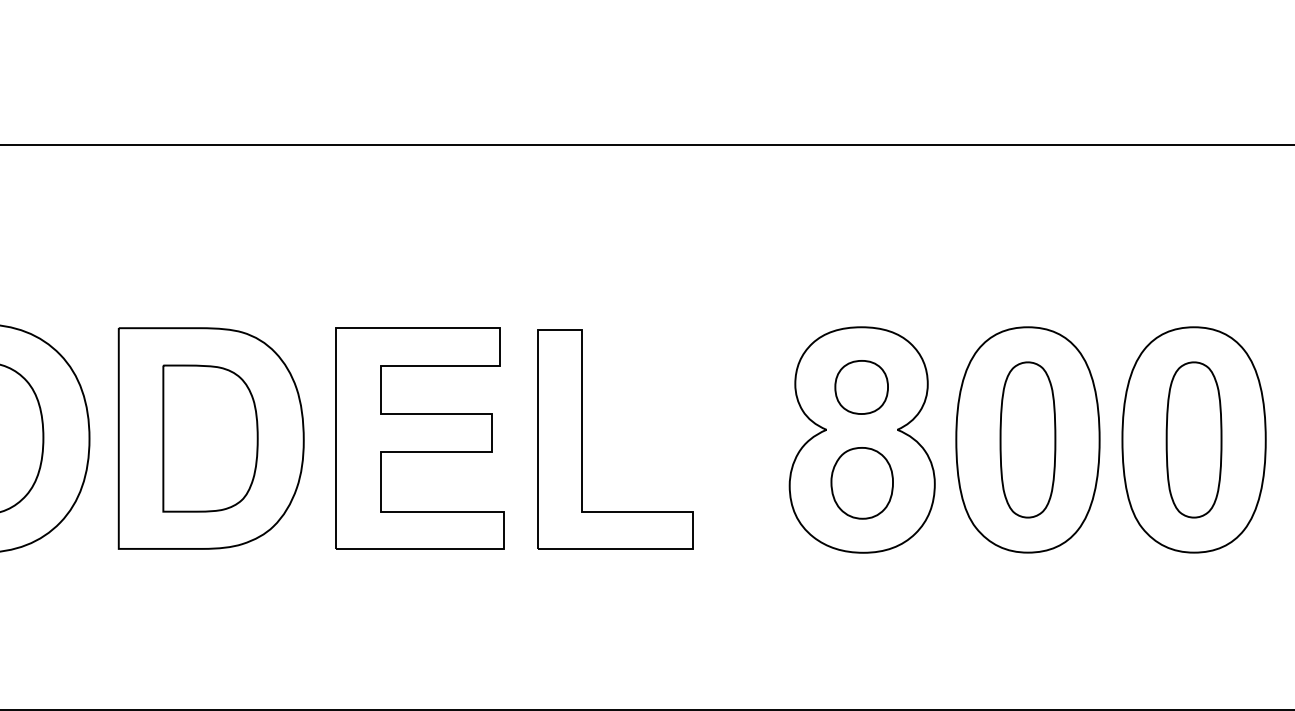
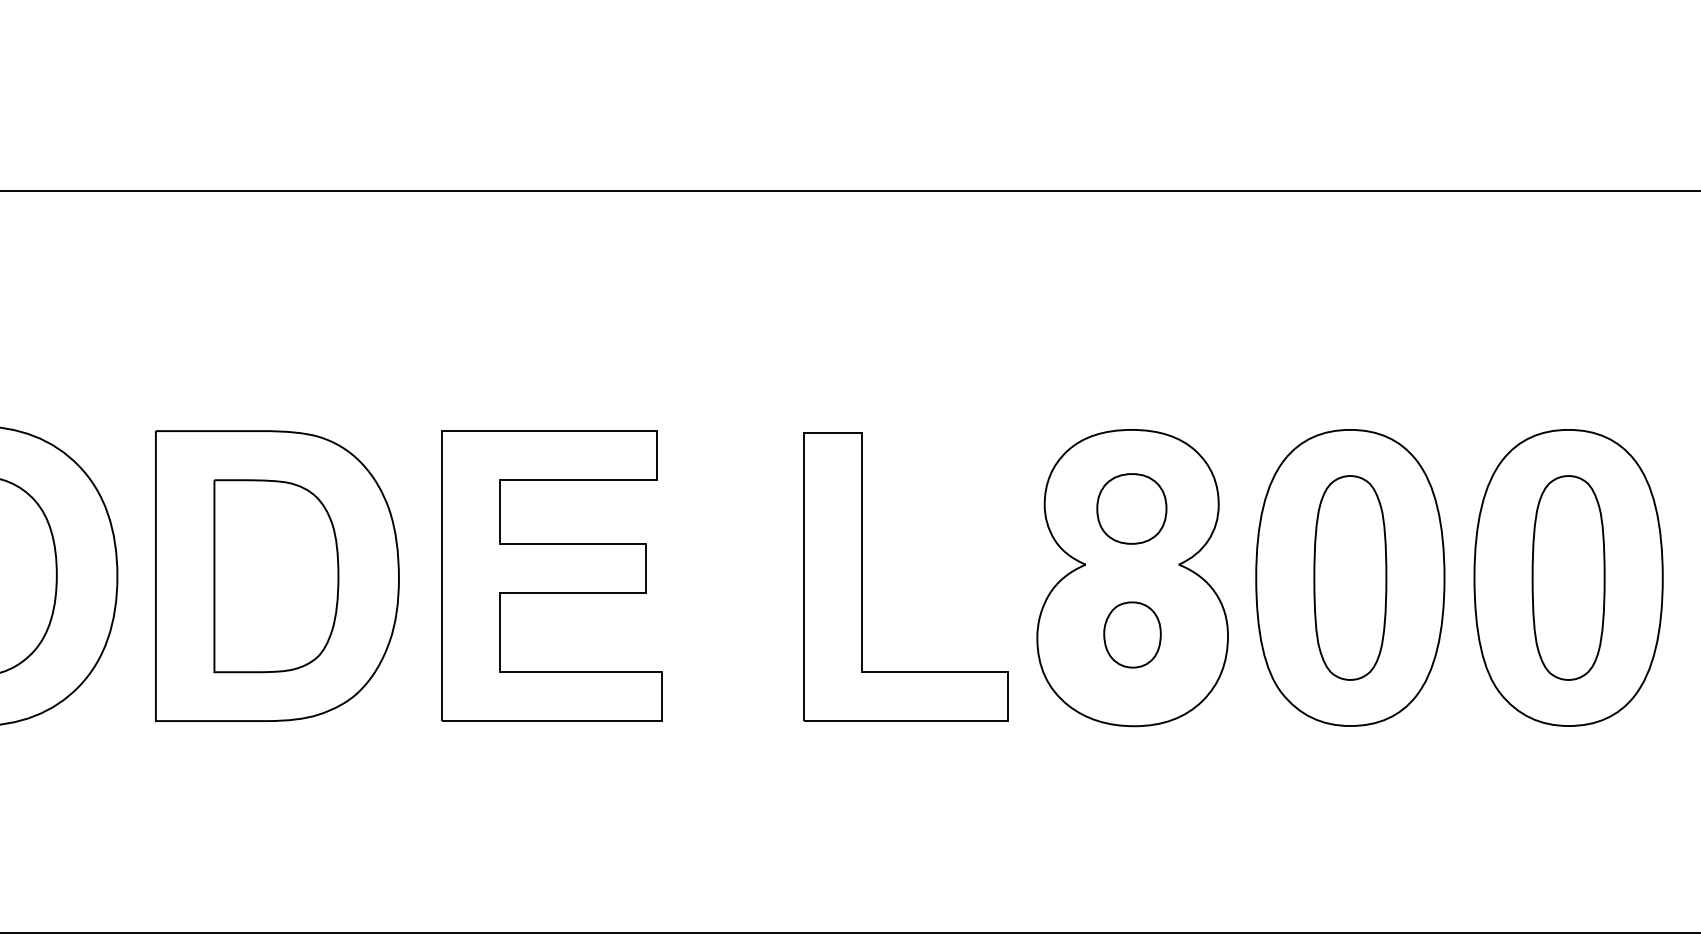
part: (582, 439) -> (862, 577), moved
part: (861, 483) -> (1131, 635), size x0.7

